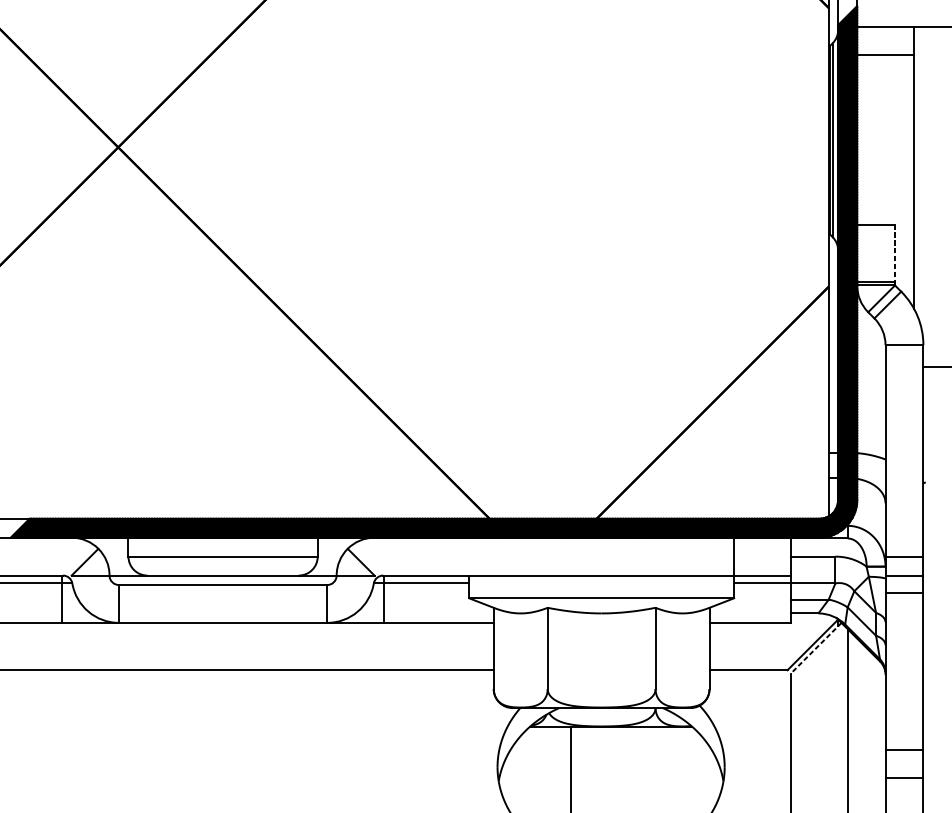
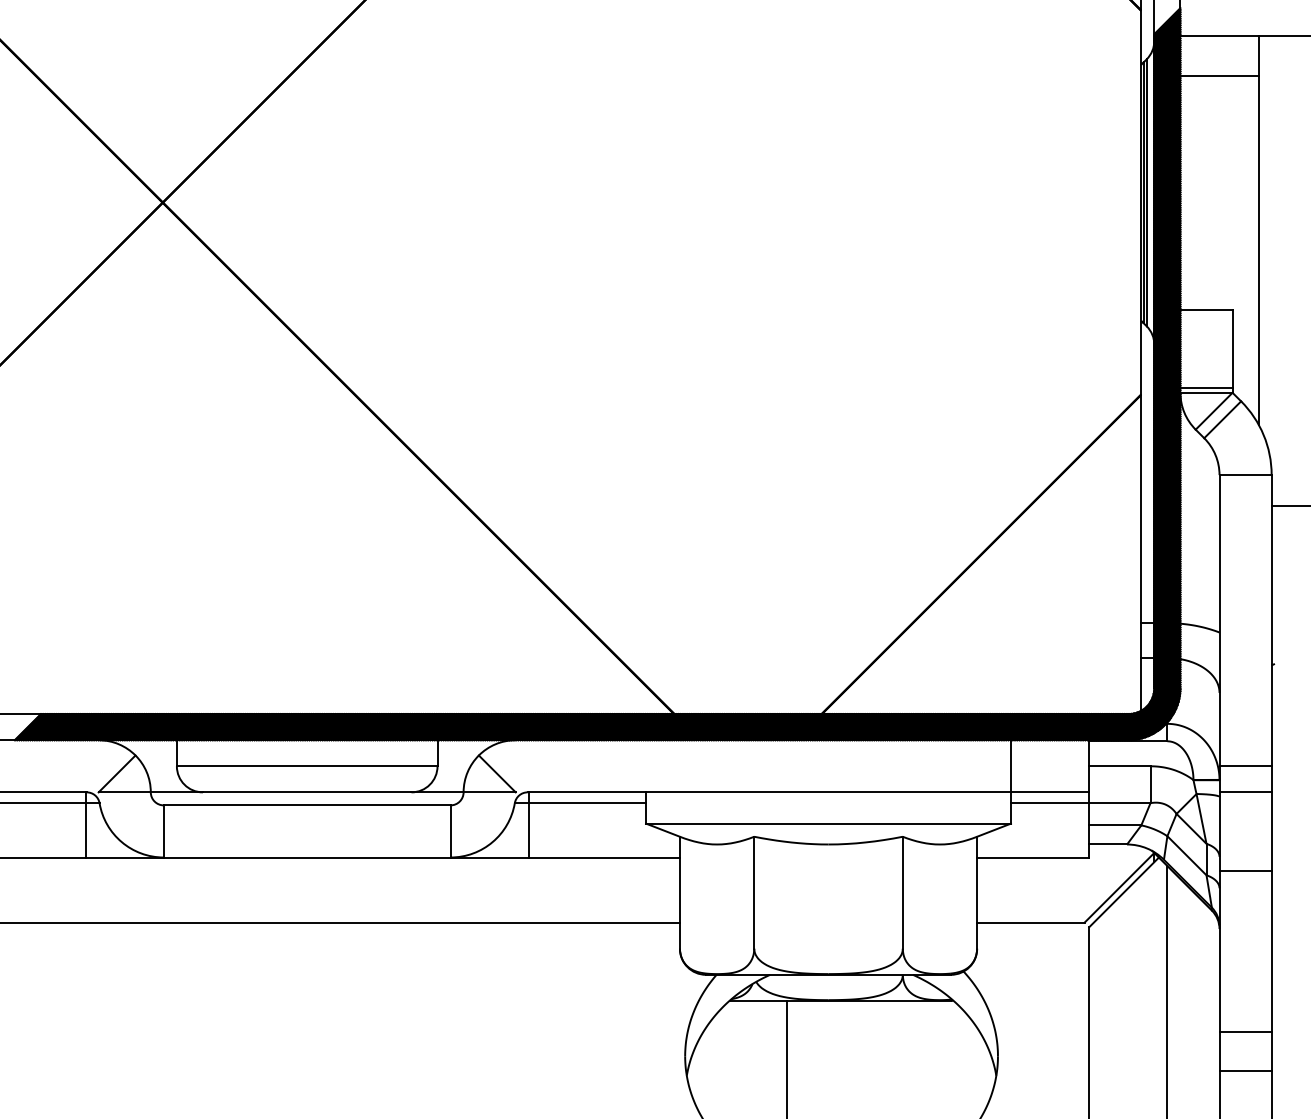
line: (894, 254) -> (1232, 350), dashed -> solid
line: (904, 593) -> (1245, 870), moved
line: (815, 648) -> (1123, 892), dashed -> solid

